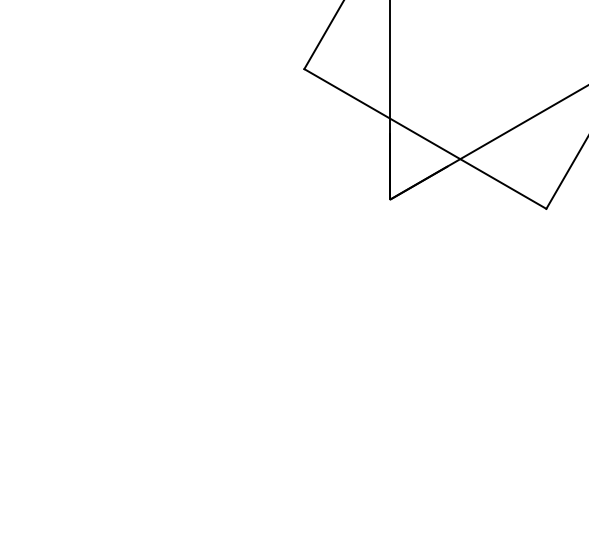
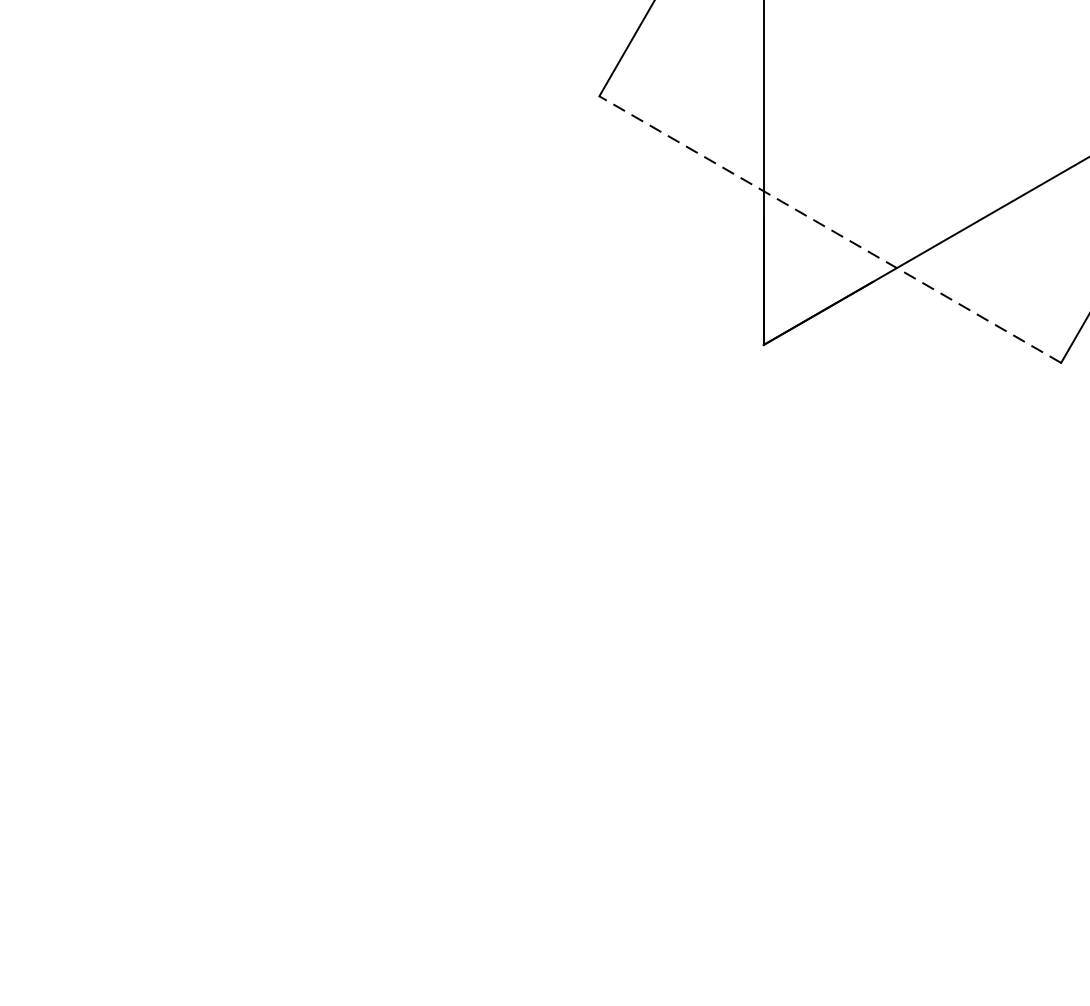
line: (425, 138) -> (830, 228), solid -> dashed

